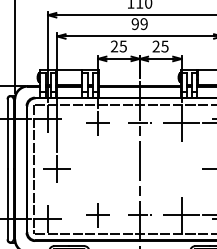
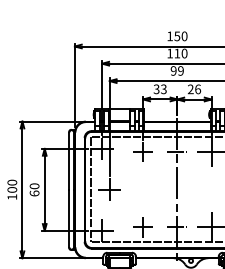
text: (117, 46) -> (159, 89), 25 -> 33
text: (165, 46) -> (198, 89), 25 -> 26

